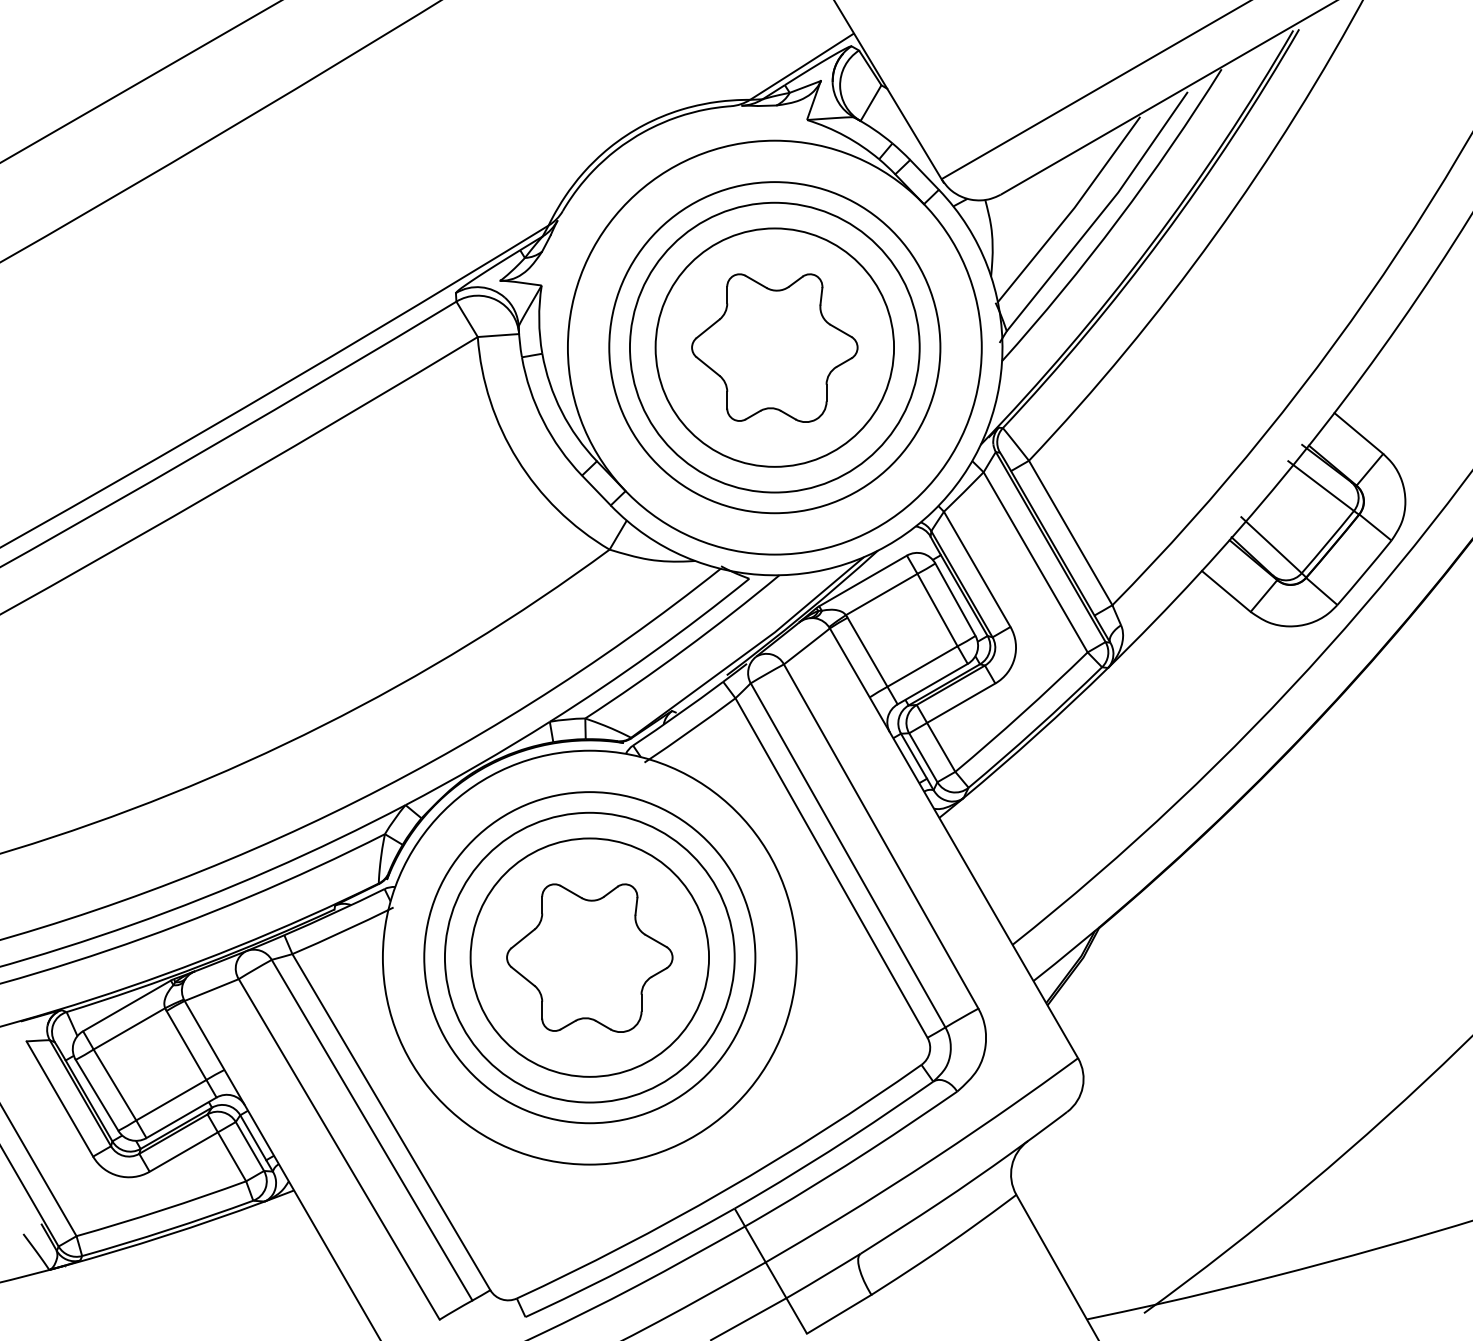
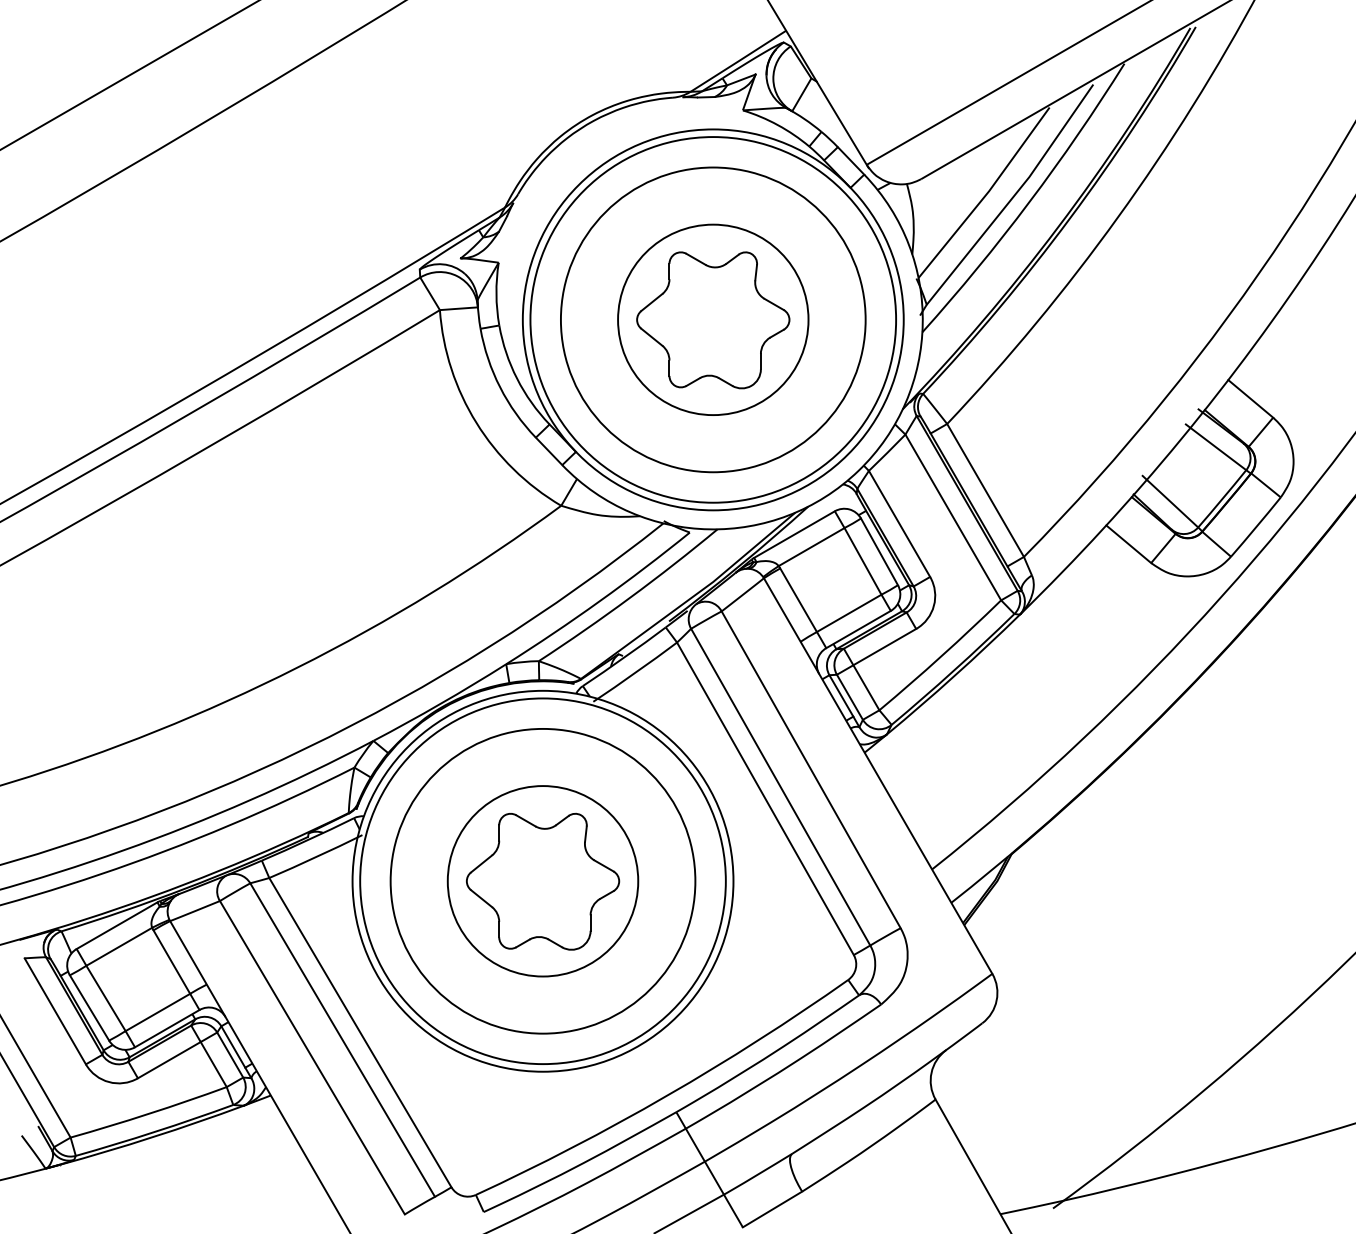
circle: (774, 347) -> (712, 319), size x0.71
circle: (774, 347) -> (712, 319), size x1.67
circle: (589, 957) -> (542, 881), size x0.71
circle: (589, 957) -> (542, 881), size x1.67

